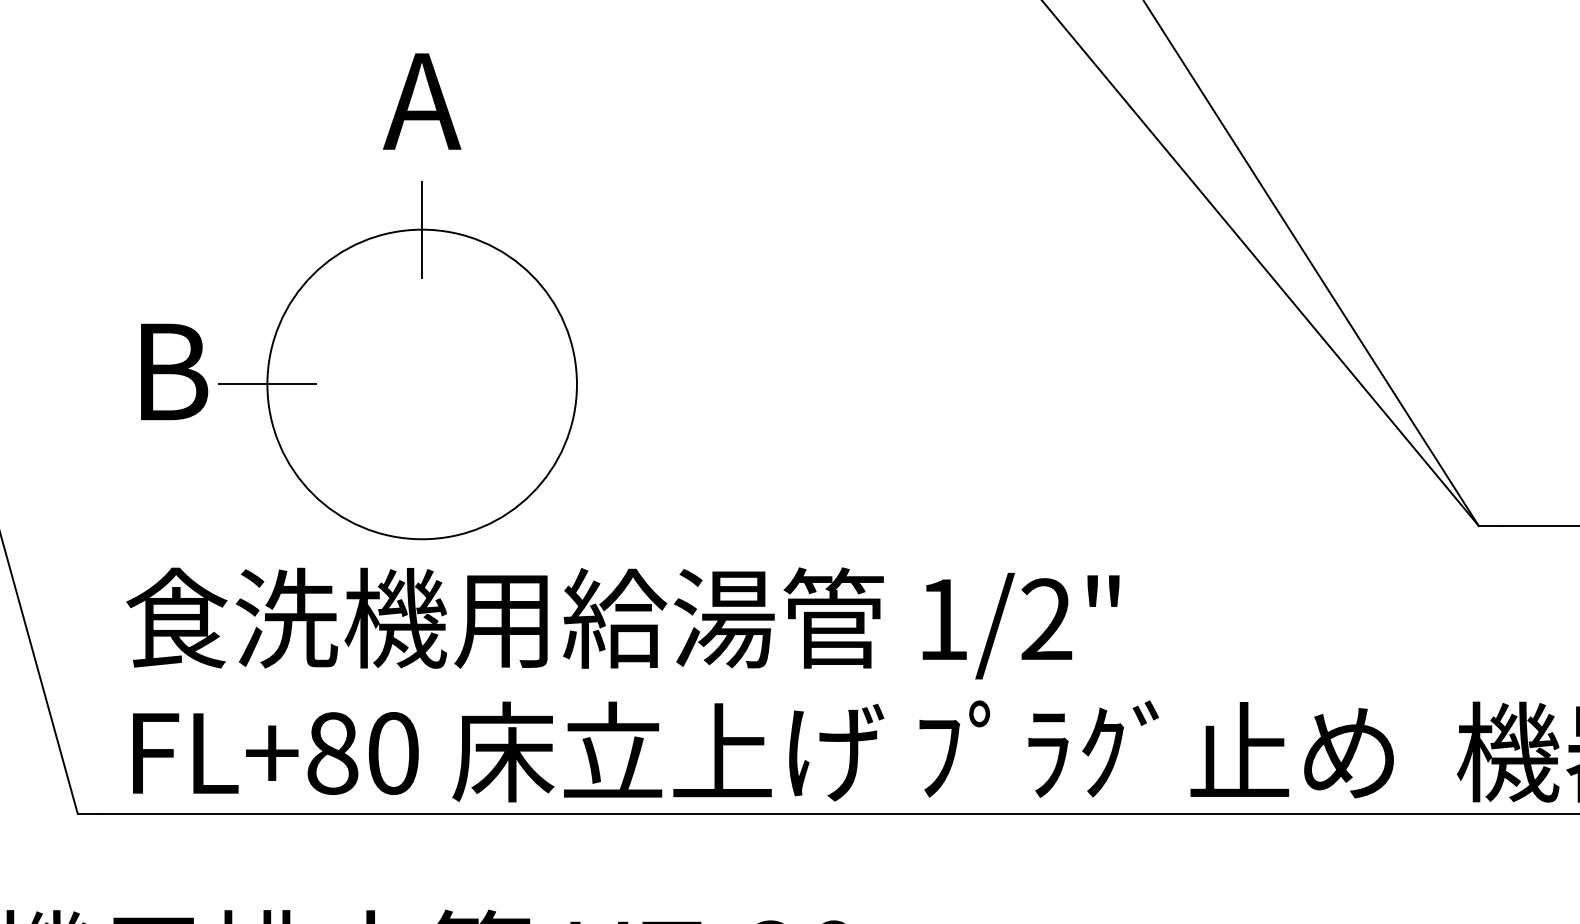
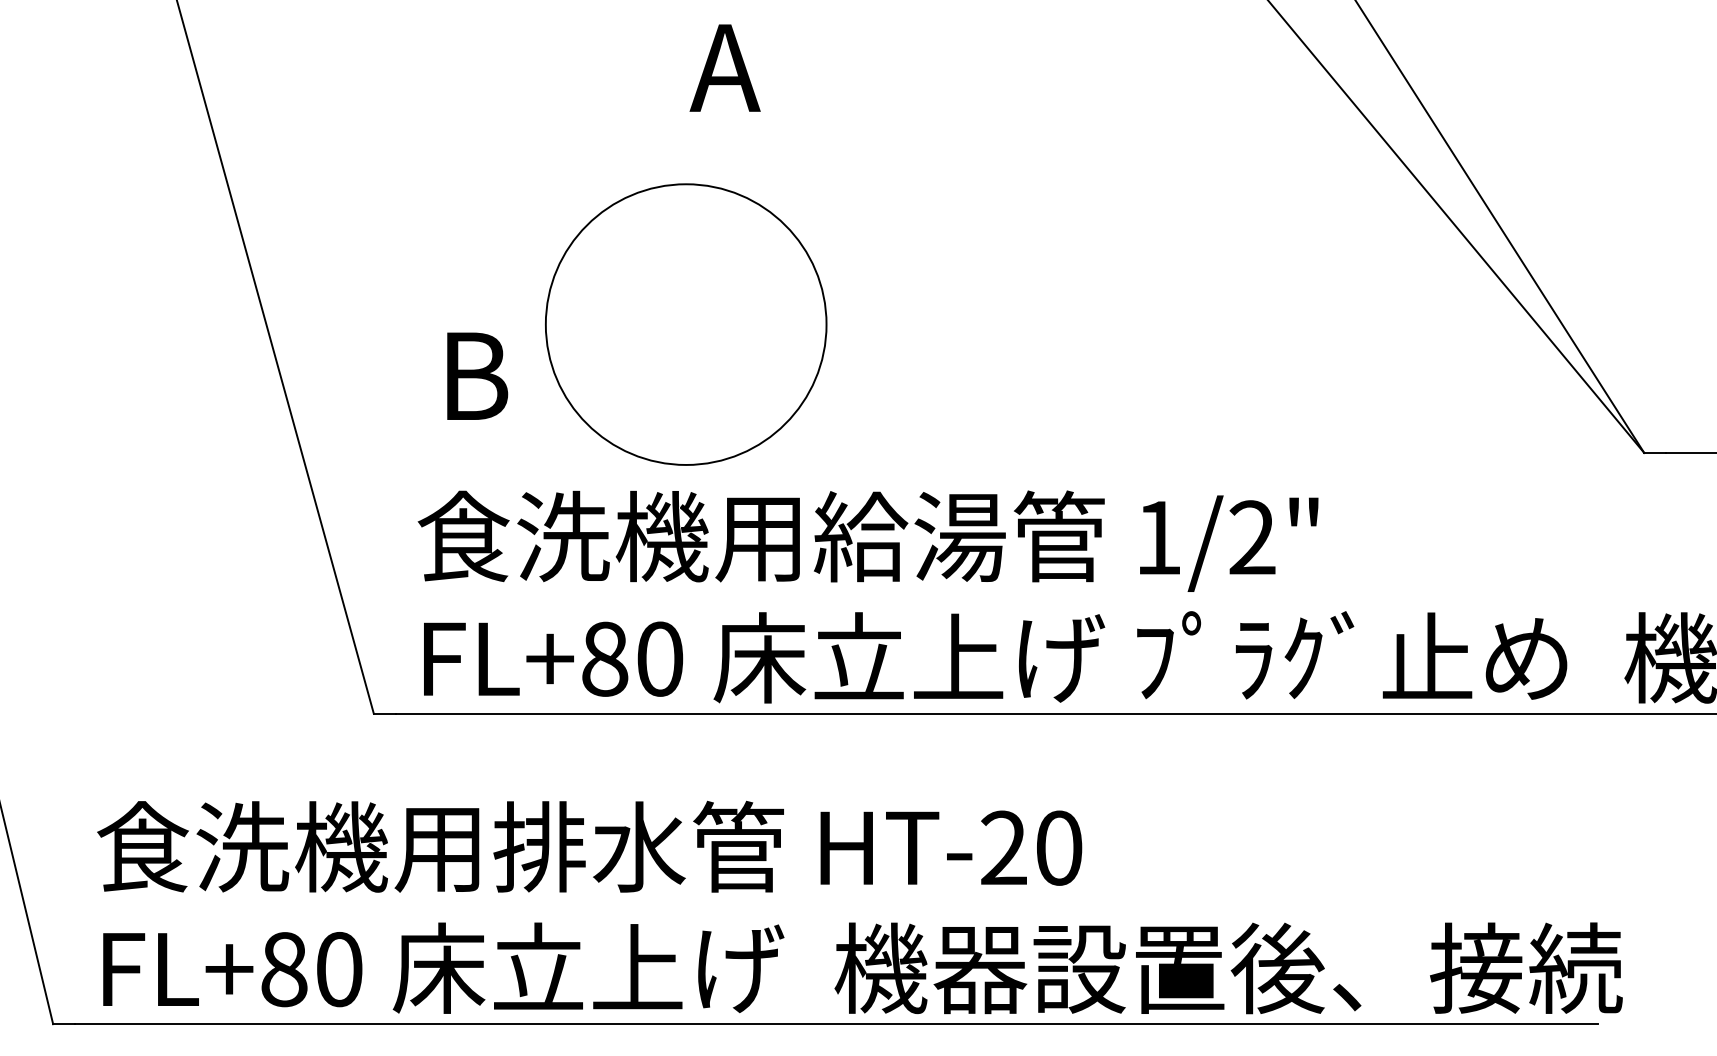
text: (421, 100) -> (724, 67), moved
line: (422, 228) -> (686, 183), removed
text: (174, 371) -> (477, 375), moved
line: (267, 384) -> (545, 324), removed

